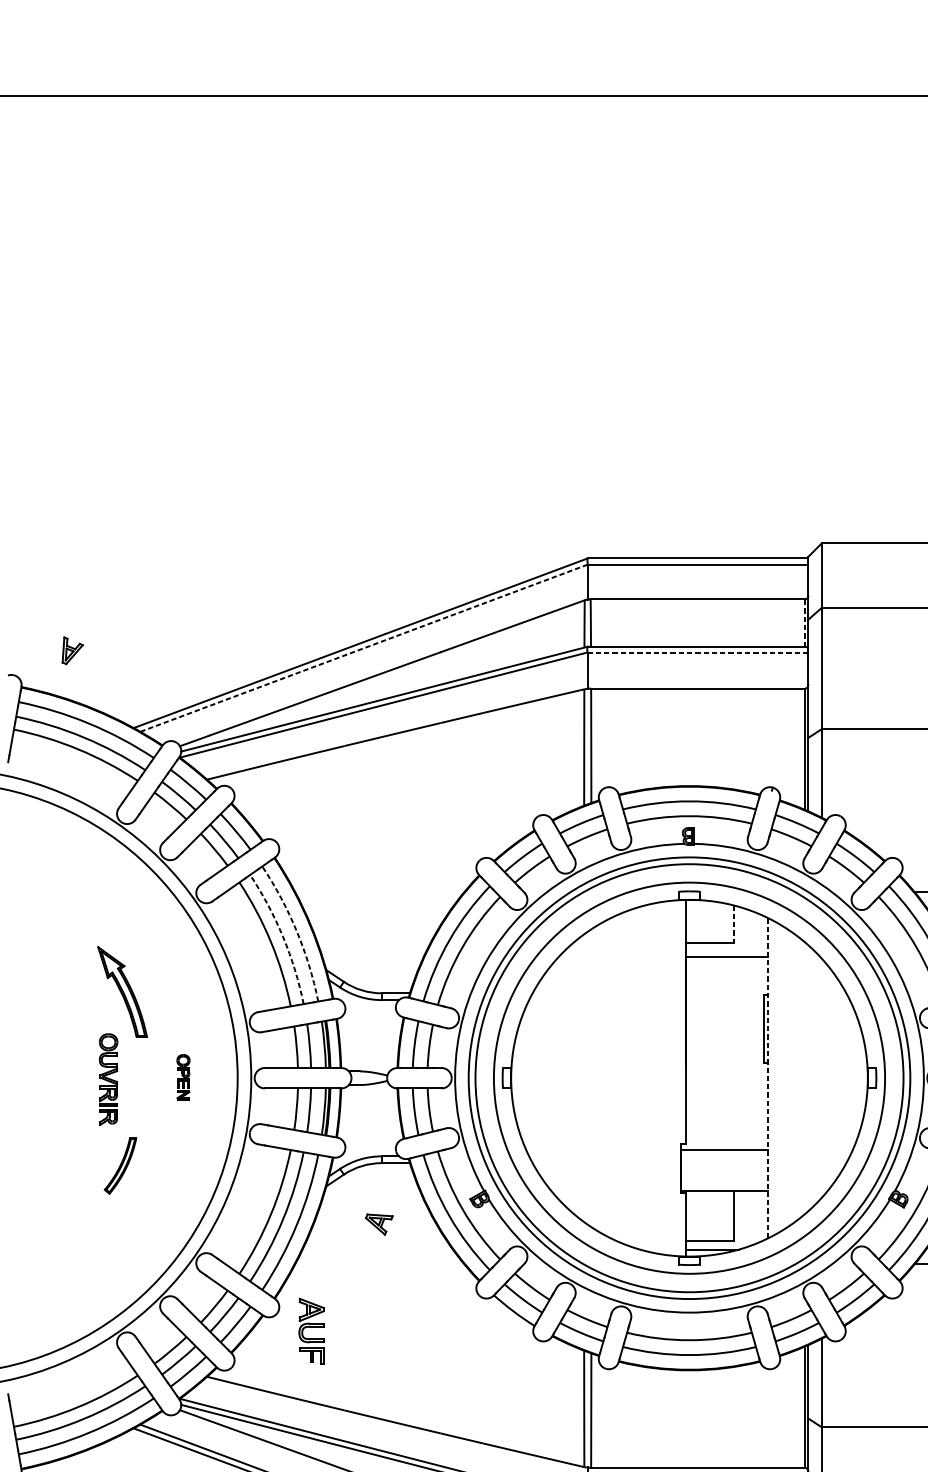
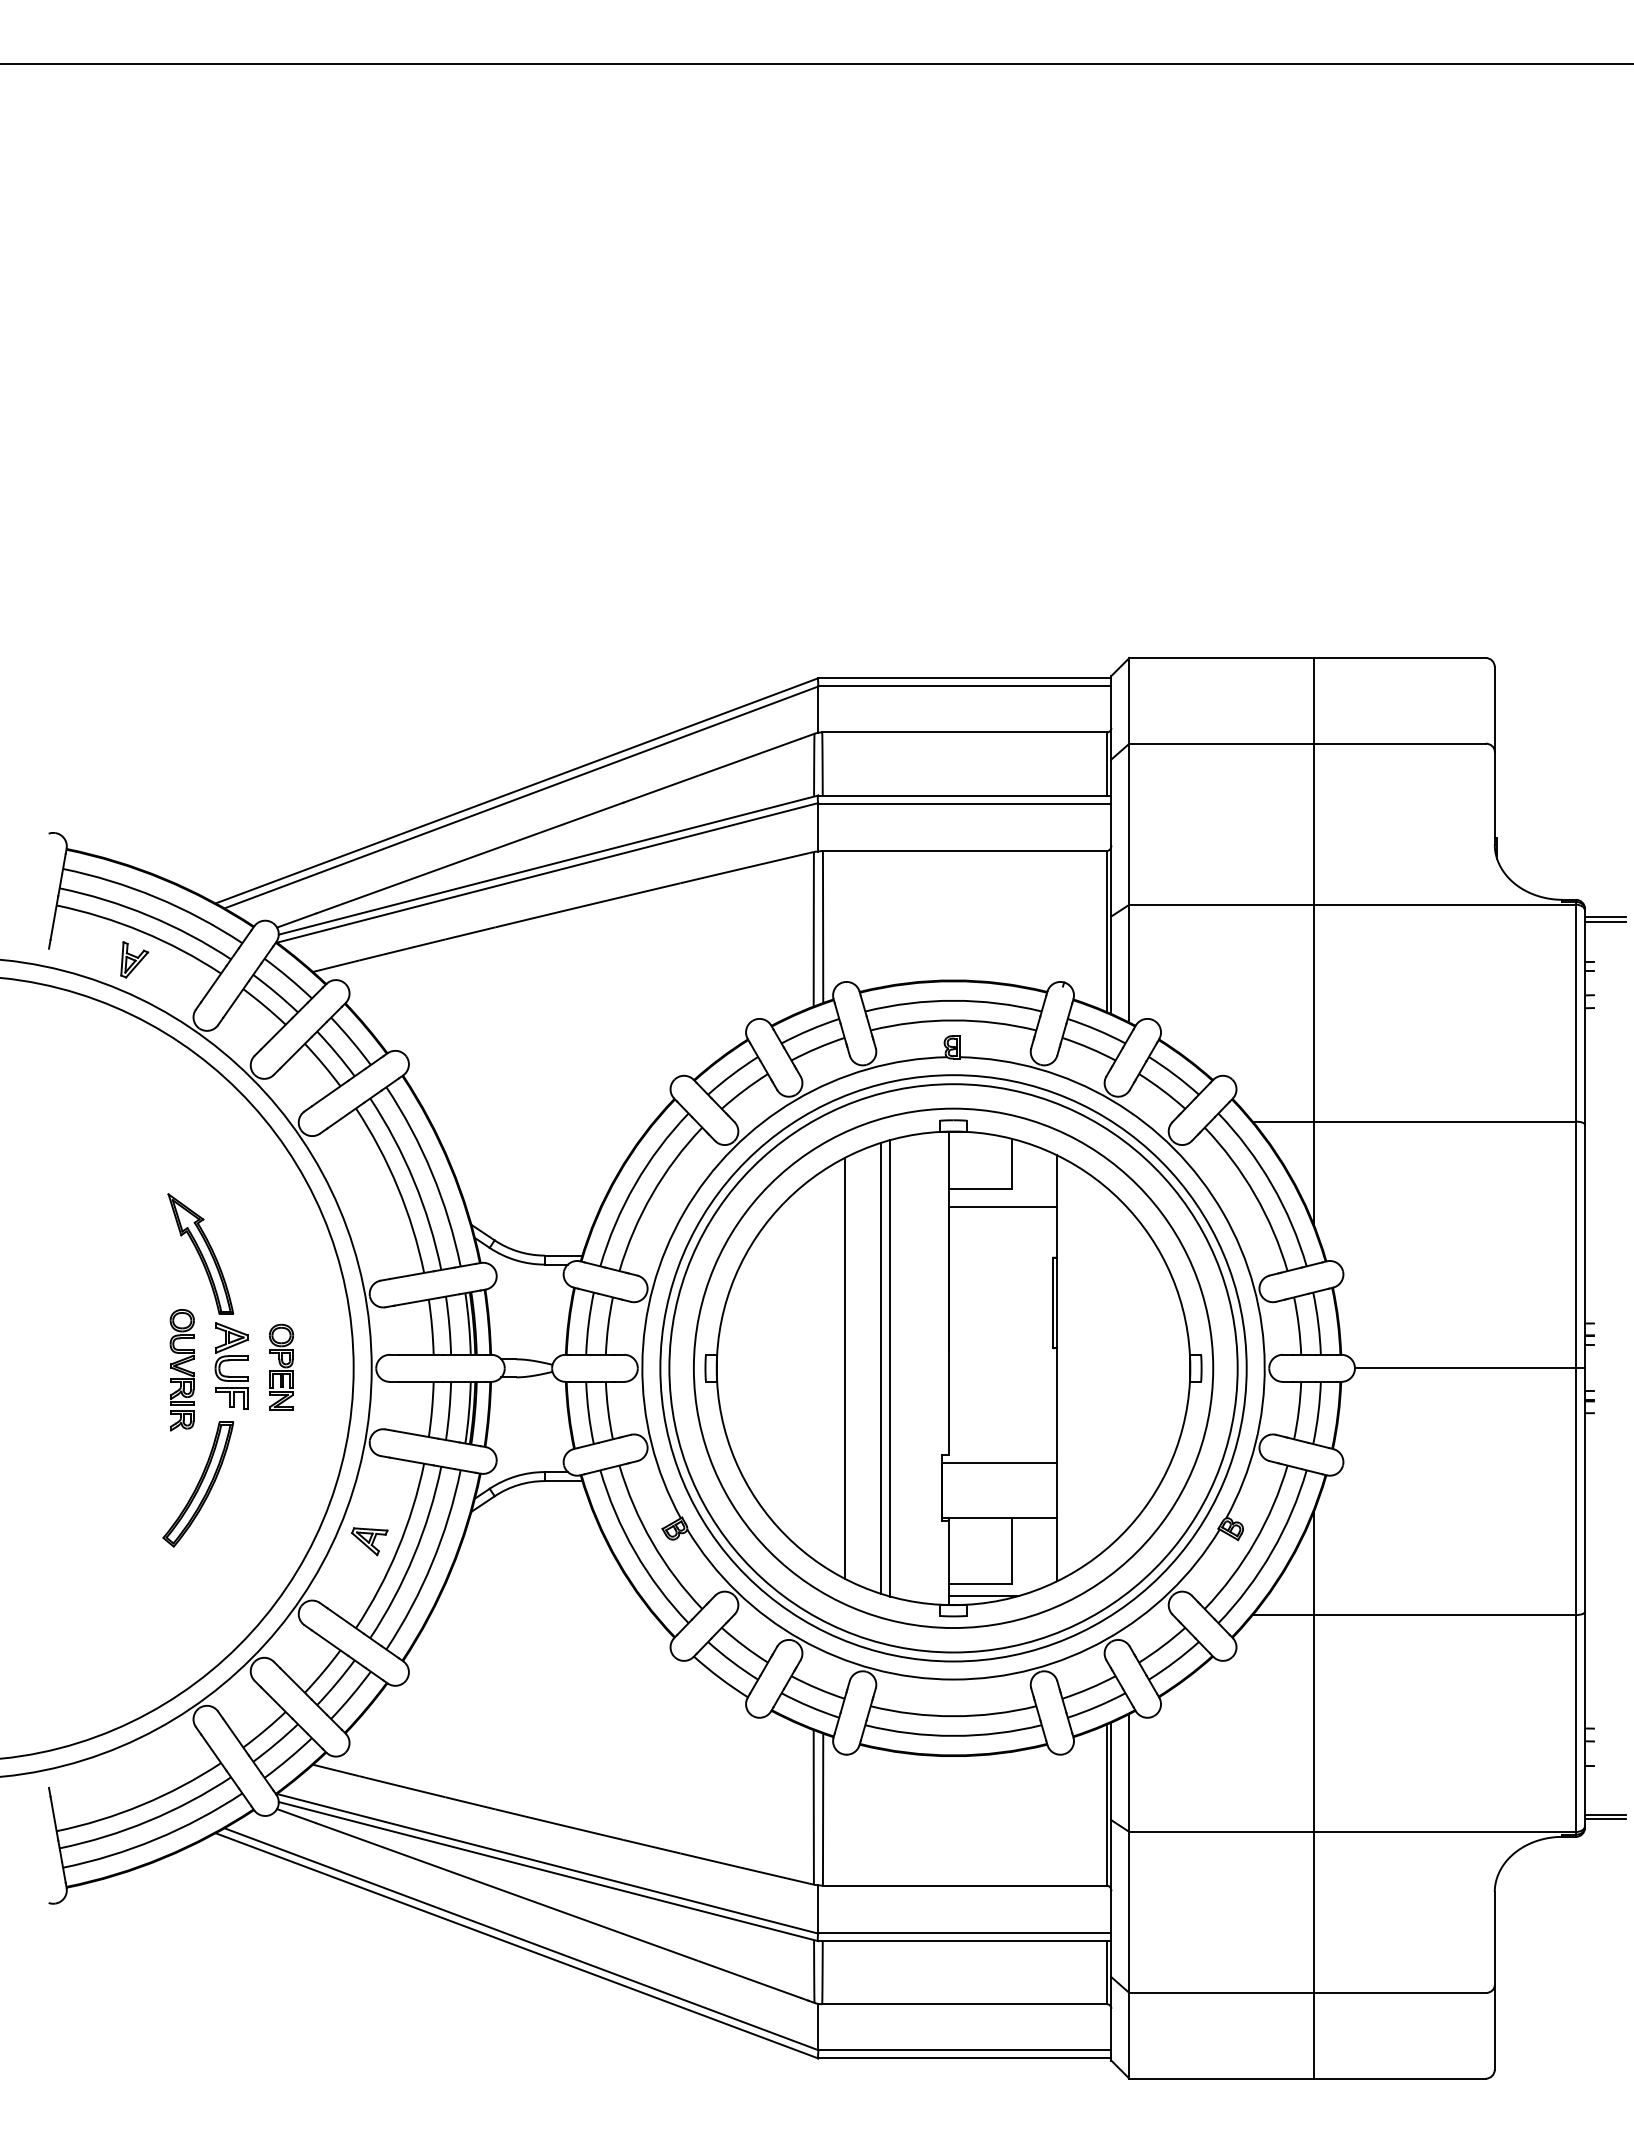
line: (804, 623) -> (1106, 764), dashed -> solid
line: (364, 648) -> (521, 797), dashed -> solid
part: (72, 650) -> (134, 959), moved
line: (697, 652) -> (964, 803), dashed -> solid
line: (733, 923) -> (1012, 1163), dashed -> solid
arc: (297, 931) -> (432, 1173), dashed -> solid
arc: (282, 936) -> (413, 1180), dashed -> solid
part: (183, 1076) -> (281, 1366), size x1.43
line: (635, 1077) -> (881, 1367), added
line: (607, 1078) -> (844, 1368), added
line: (642, 1078) -> (890, 1368), added
line: (767, 1078) -> (1057, 1368), dashed -> solid
part: (120, 1165) -> (197, 1484), size x1.67
part: (379, 1224) -> (369, 1541), moved
part: (311, 1330) -> (231, 1365), moved

